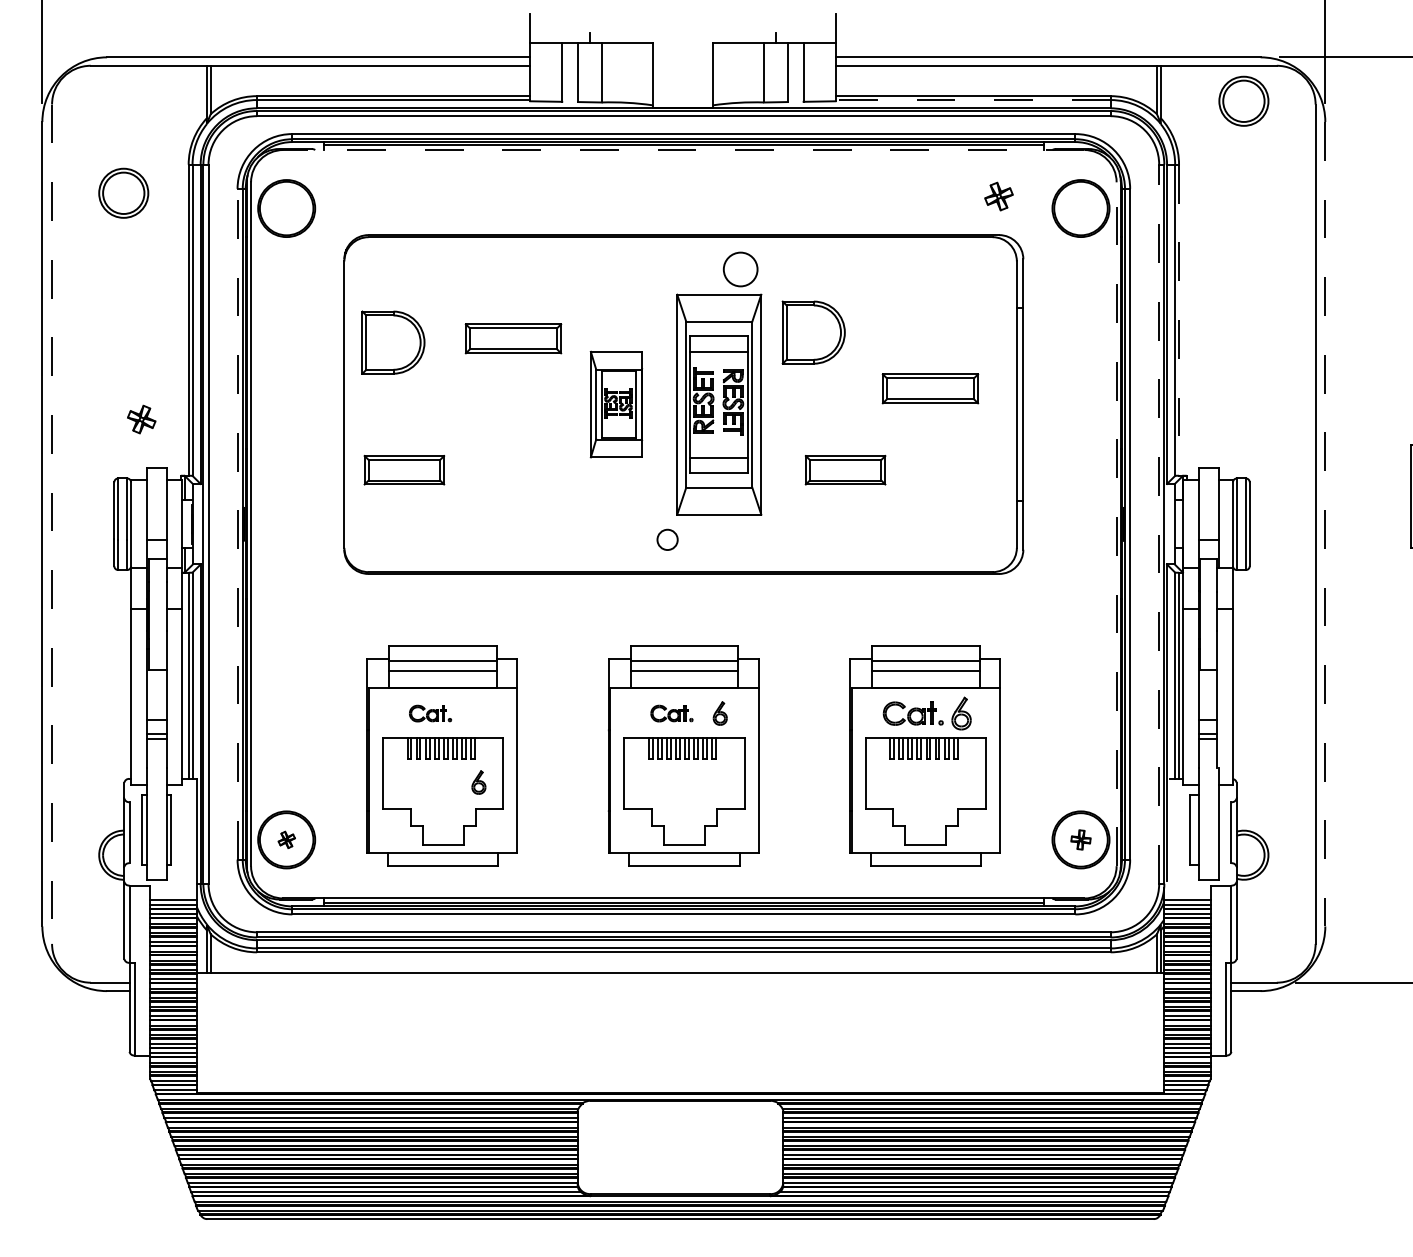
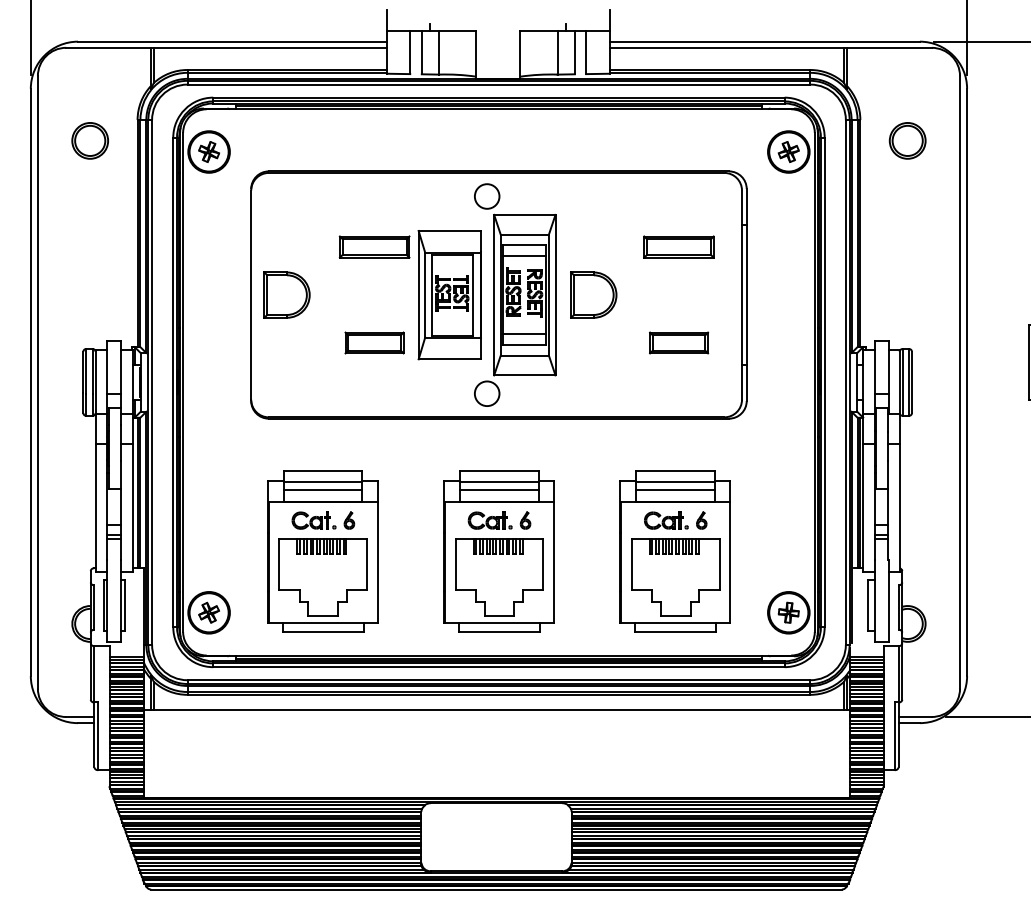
line: (973, 100) -> (710, 73), dashed -> solid
part: (1243, 100) -> (907, 140), moved
line: (683, 150) -> (498, 109), dashed -> solid
part: (998, 196) -> (788, 151), moved
circle: (740, 269) -> (487, 196), moved
line: (1179, 320) -> (860, 233), dashed -> solid
part: (813, 332) -> (593, 295), moved
part: (393, 342) -> (287, 295), moved
part: (930, 388) -> (678, 246), moved
part: (616, 404) -> (449, 295), size x1.67
part: (141, 419) -> (208, 151), moved
part: (404, 470) -> (374, 343), moved
part: (845, 470) -> (678, 343), moved
line: (237, 523) -> (173, 381), dashed -> solid
line: (52, 524) -> (38, 382), dashed -> solid
line: (1116, 524) -> (814, 382), dashed -> solid
line: (1159, 524) -> (846, 382), dashed -> solid
line: (1325, 524) -> (967, 382), dashed -> solid
circle: (667, 539) -> (487, 393), size x1.67
part: (430, 713) -> (314, 520), size x1.43
part: (671, 713) -> (489, 520), size x1.43
part: (961, 713) -> (701, 520), size x0.71
part: (478, 782) -> (349, 520), moved
part: (286, 839) -> (208, 612), size x1.67
part: (1080, 839) -> (788, 612), size x1.43

